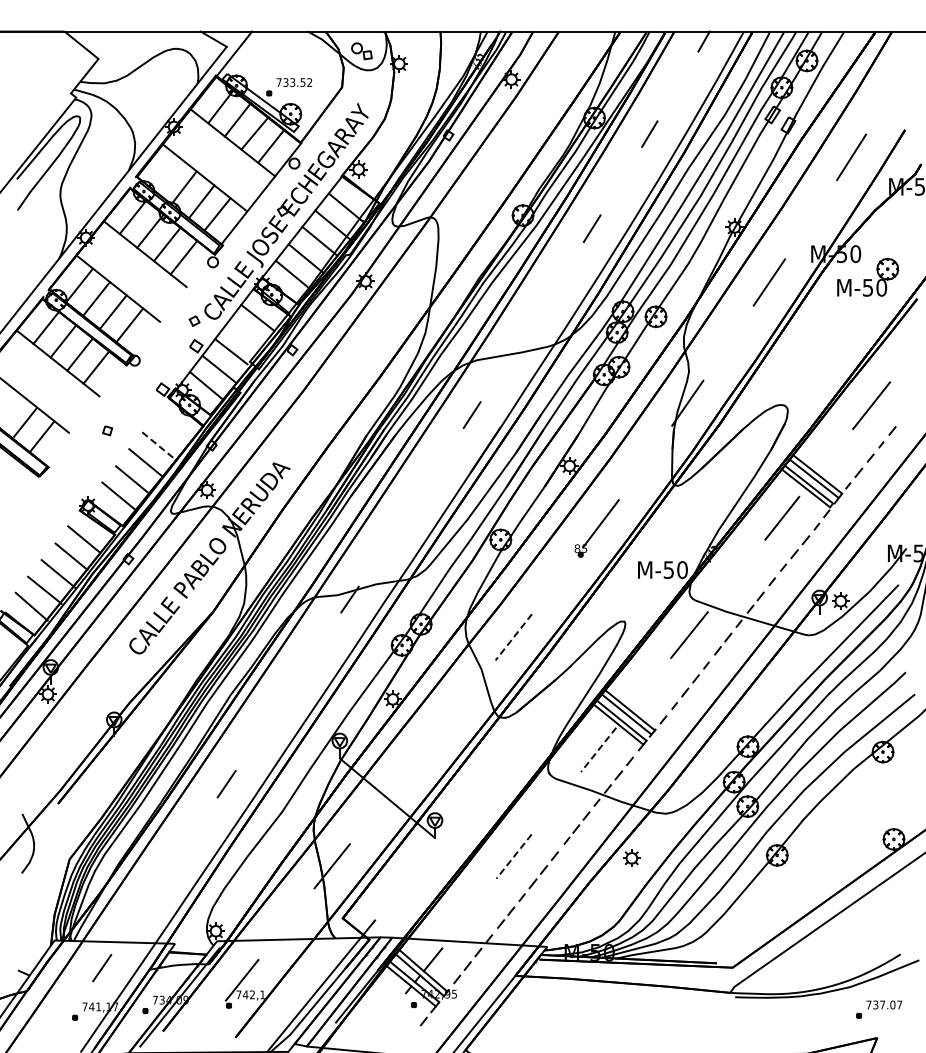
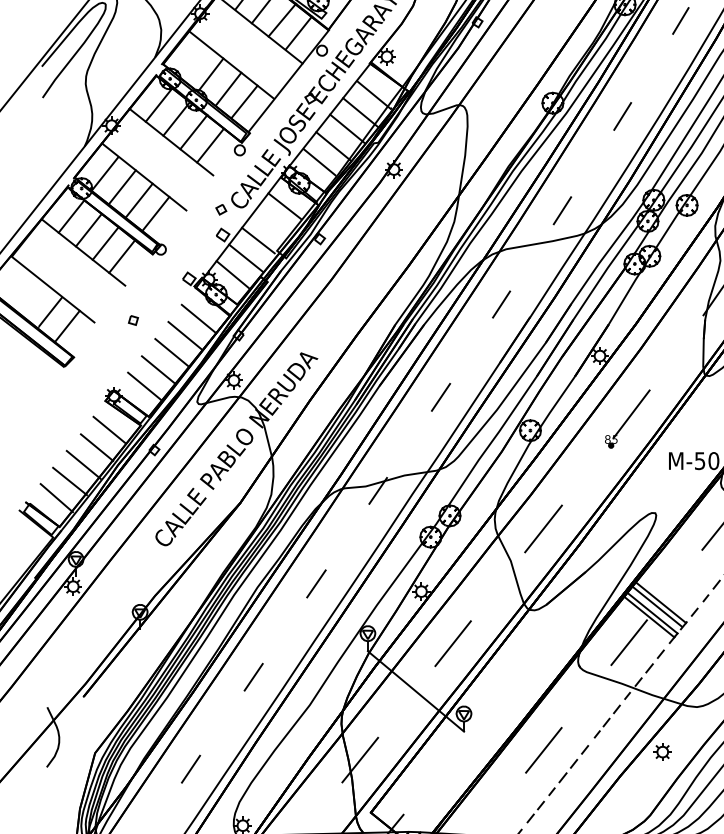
line: (532, 321) -> (562, 210), added
line: (172, 429) -> (198, 319), added
line: (159, 446) -> (185, 336), dashed -> solid
line: (412, 506) -> (441, 396), added
line: (513, 637) -> (543, 529), dashed -> solid
line: (288, 691) -> (316, 583), added
line: (423, 750) -> (452, 643), added
line: (598, 750) -> (629, 643), dashed -> solid
line: (513, 856) -> (543, 750), dashed -> solid
line: (164, 875) -> (190, 769), added

